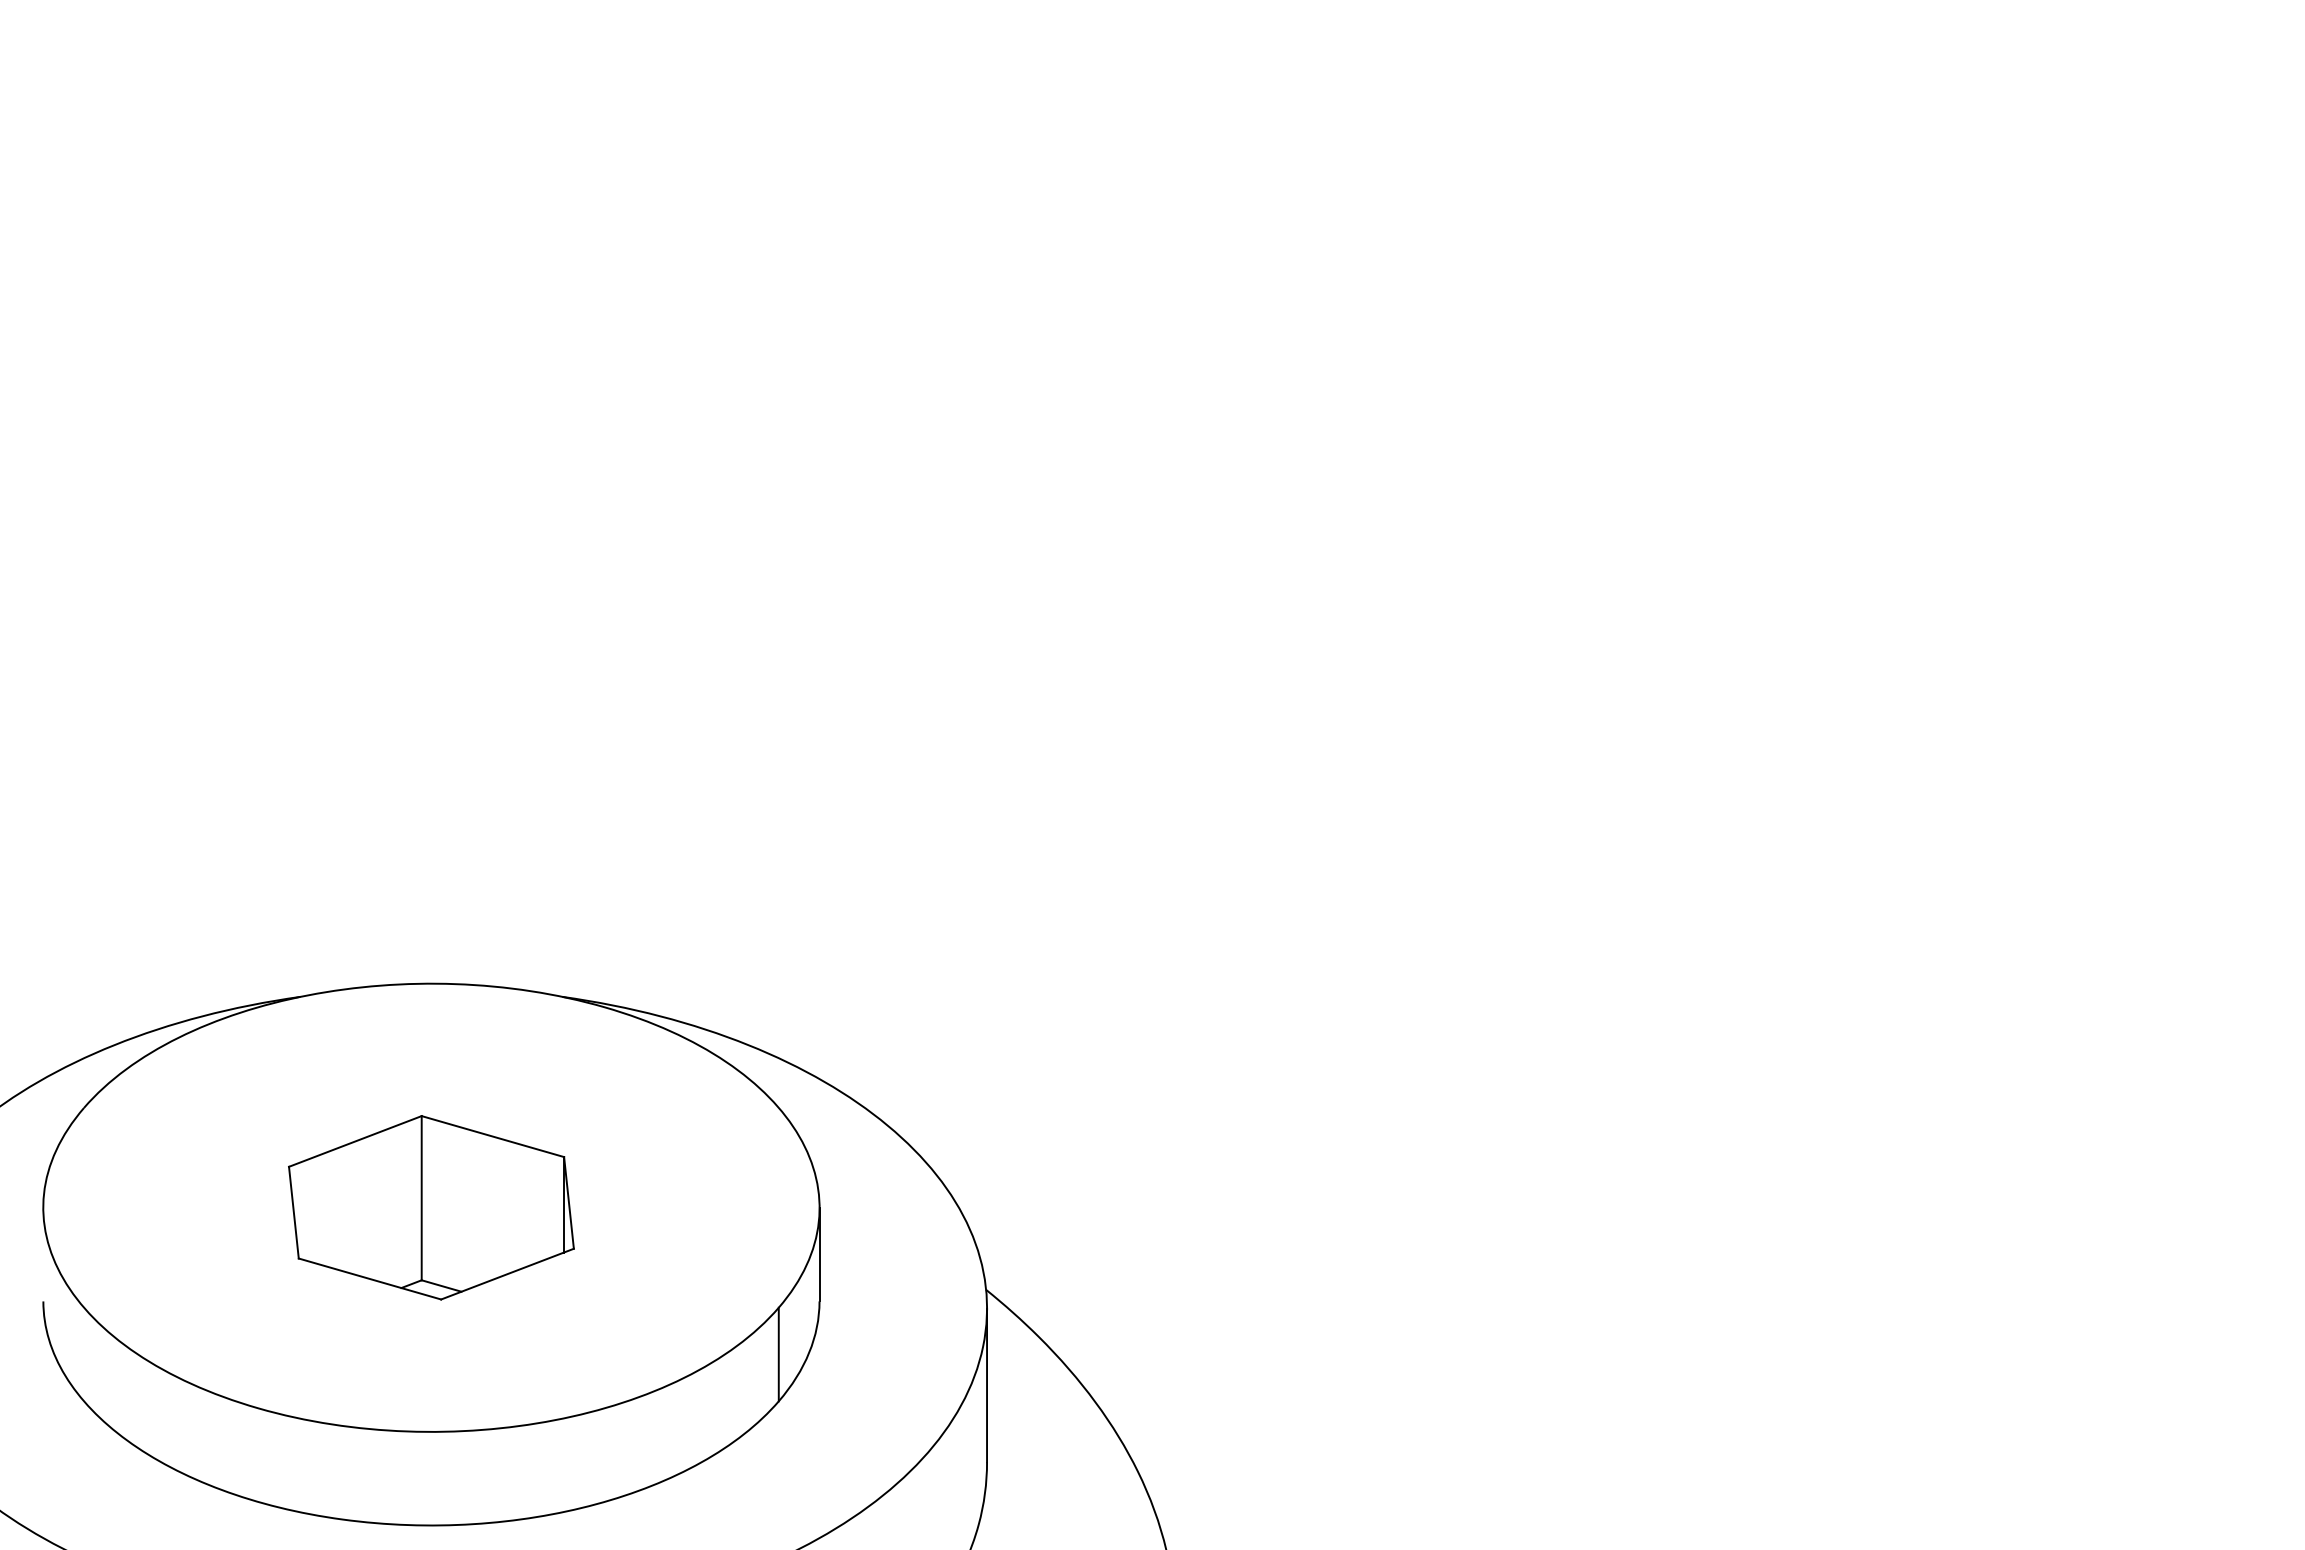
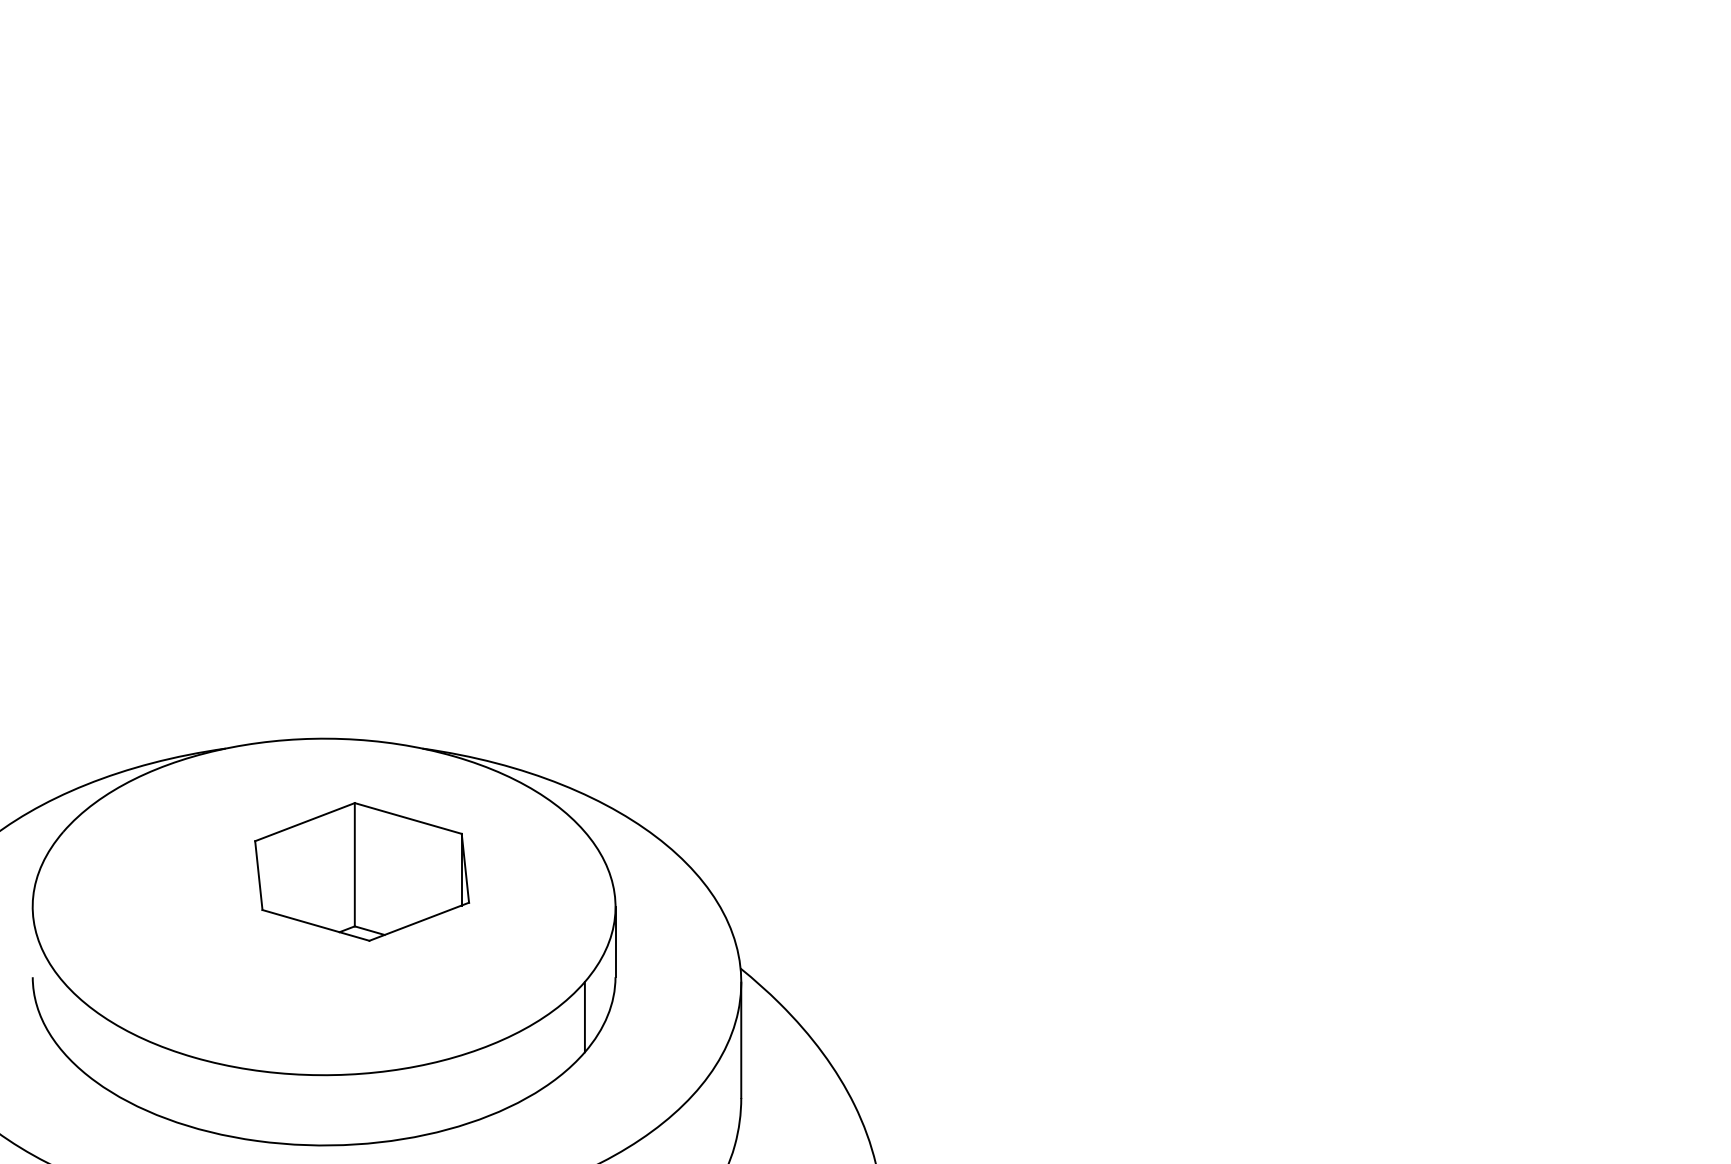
part: (431, 1207) -> (362, 871), moved

